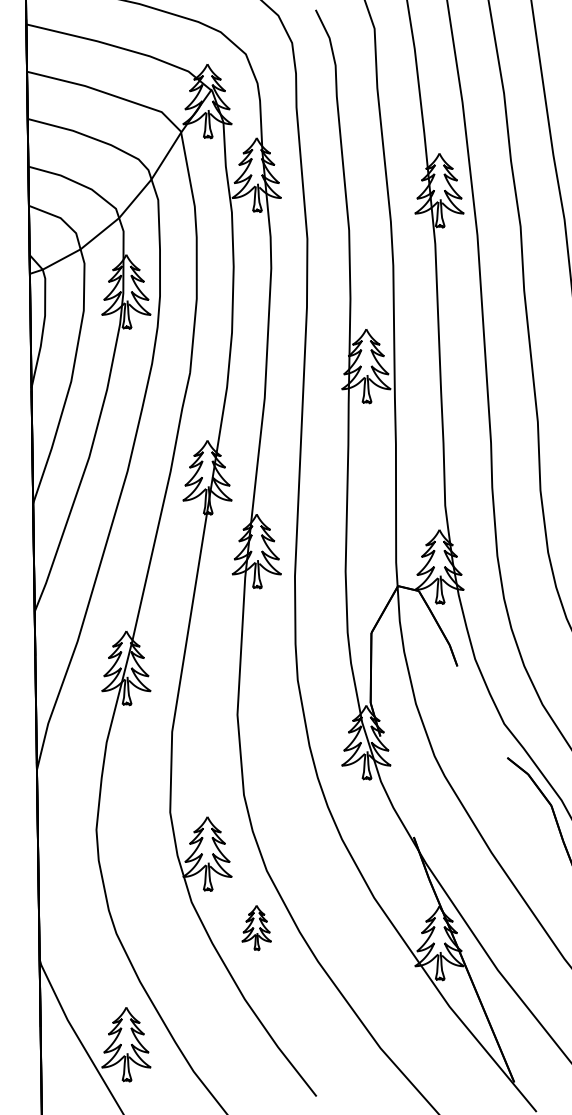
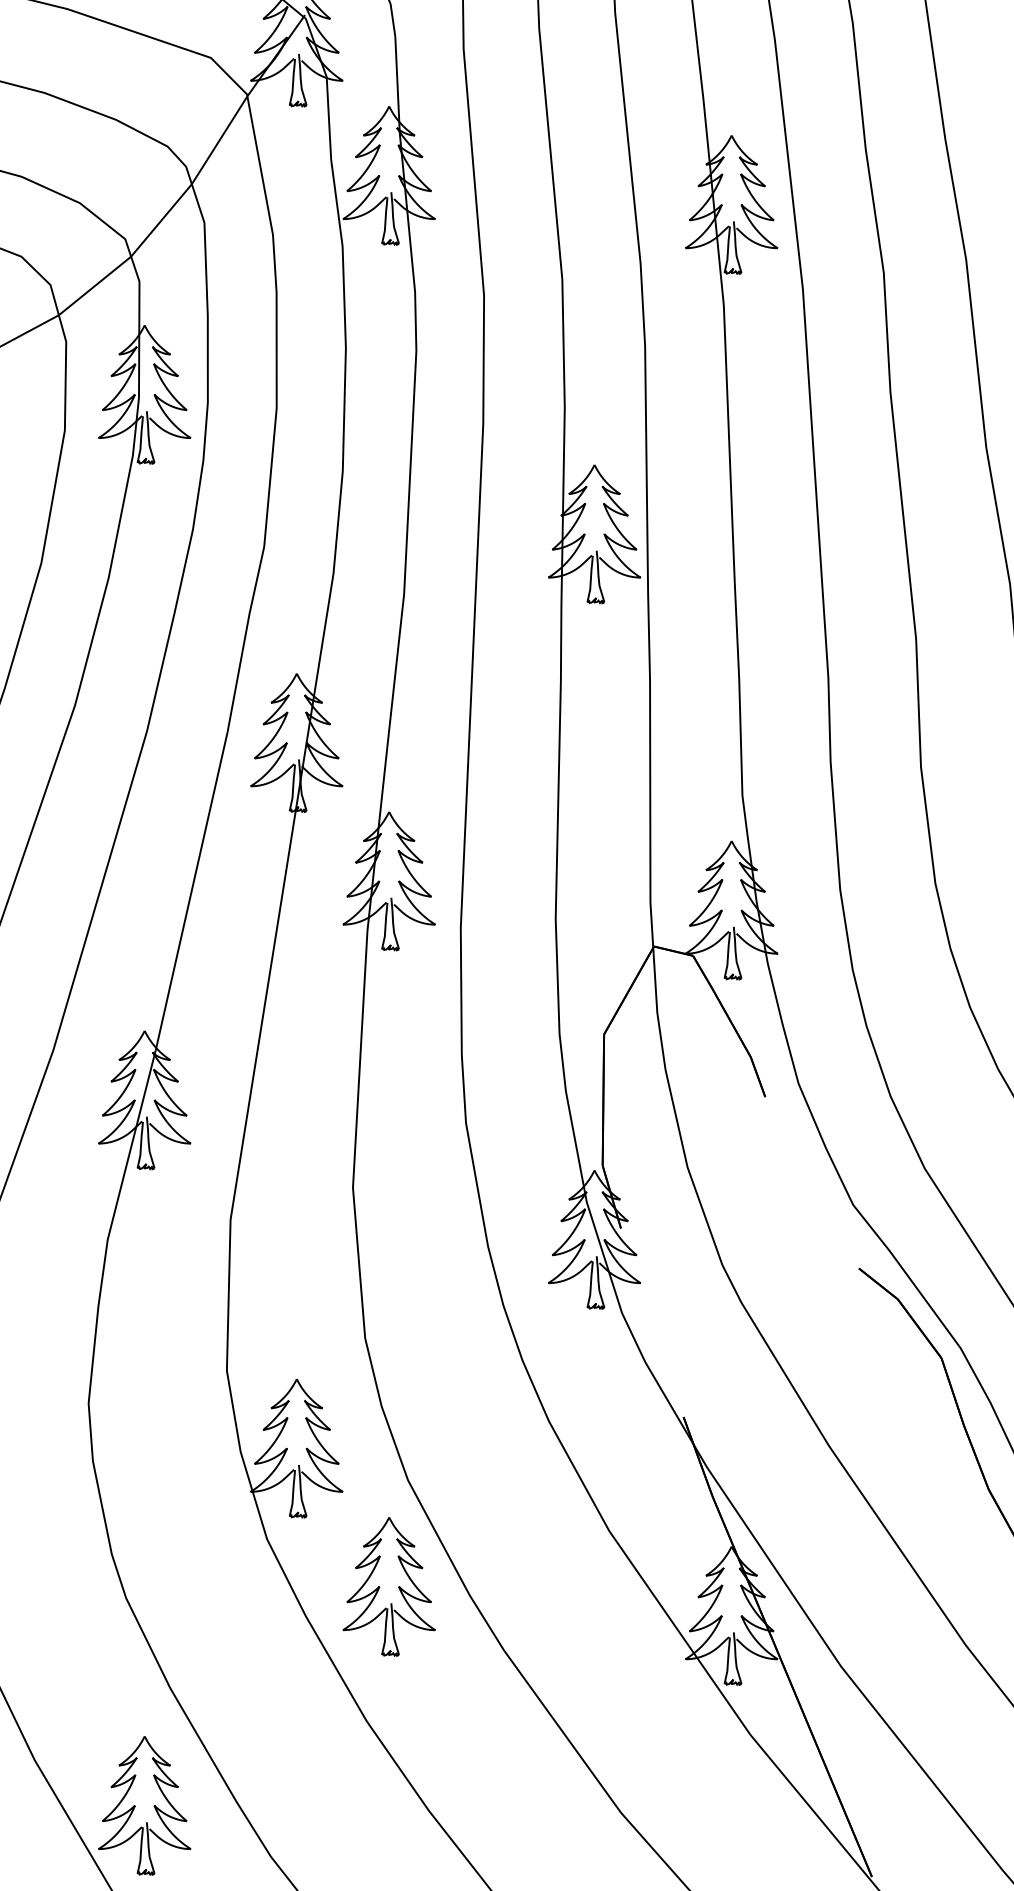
part: (256, 927) -> (388, 1586), size x1.67

